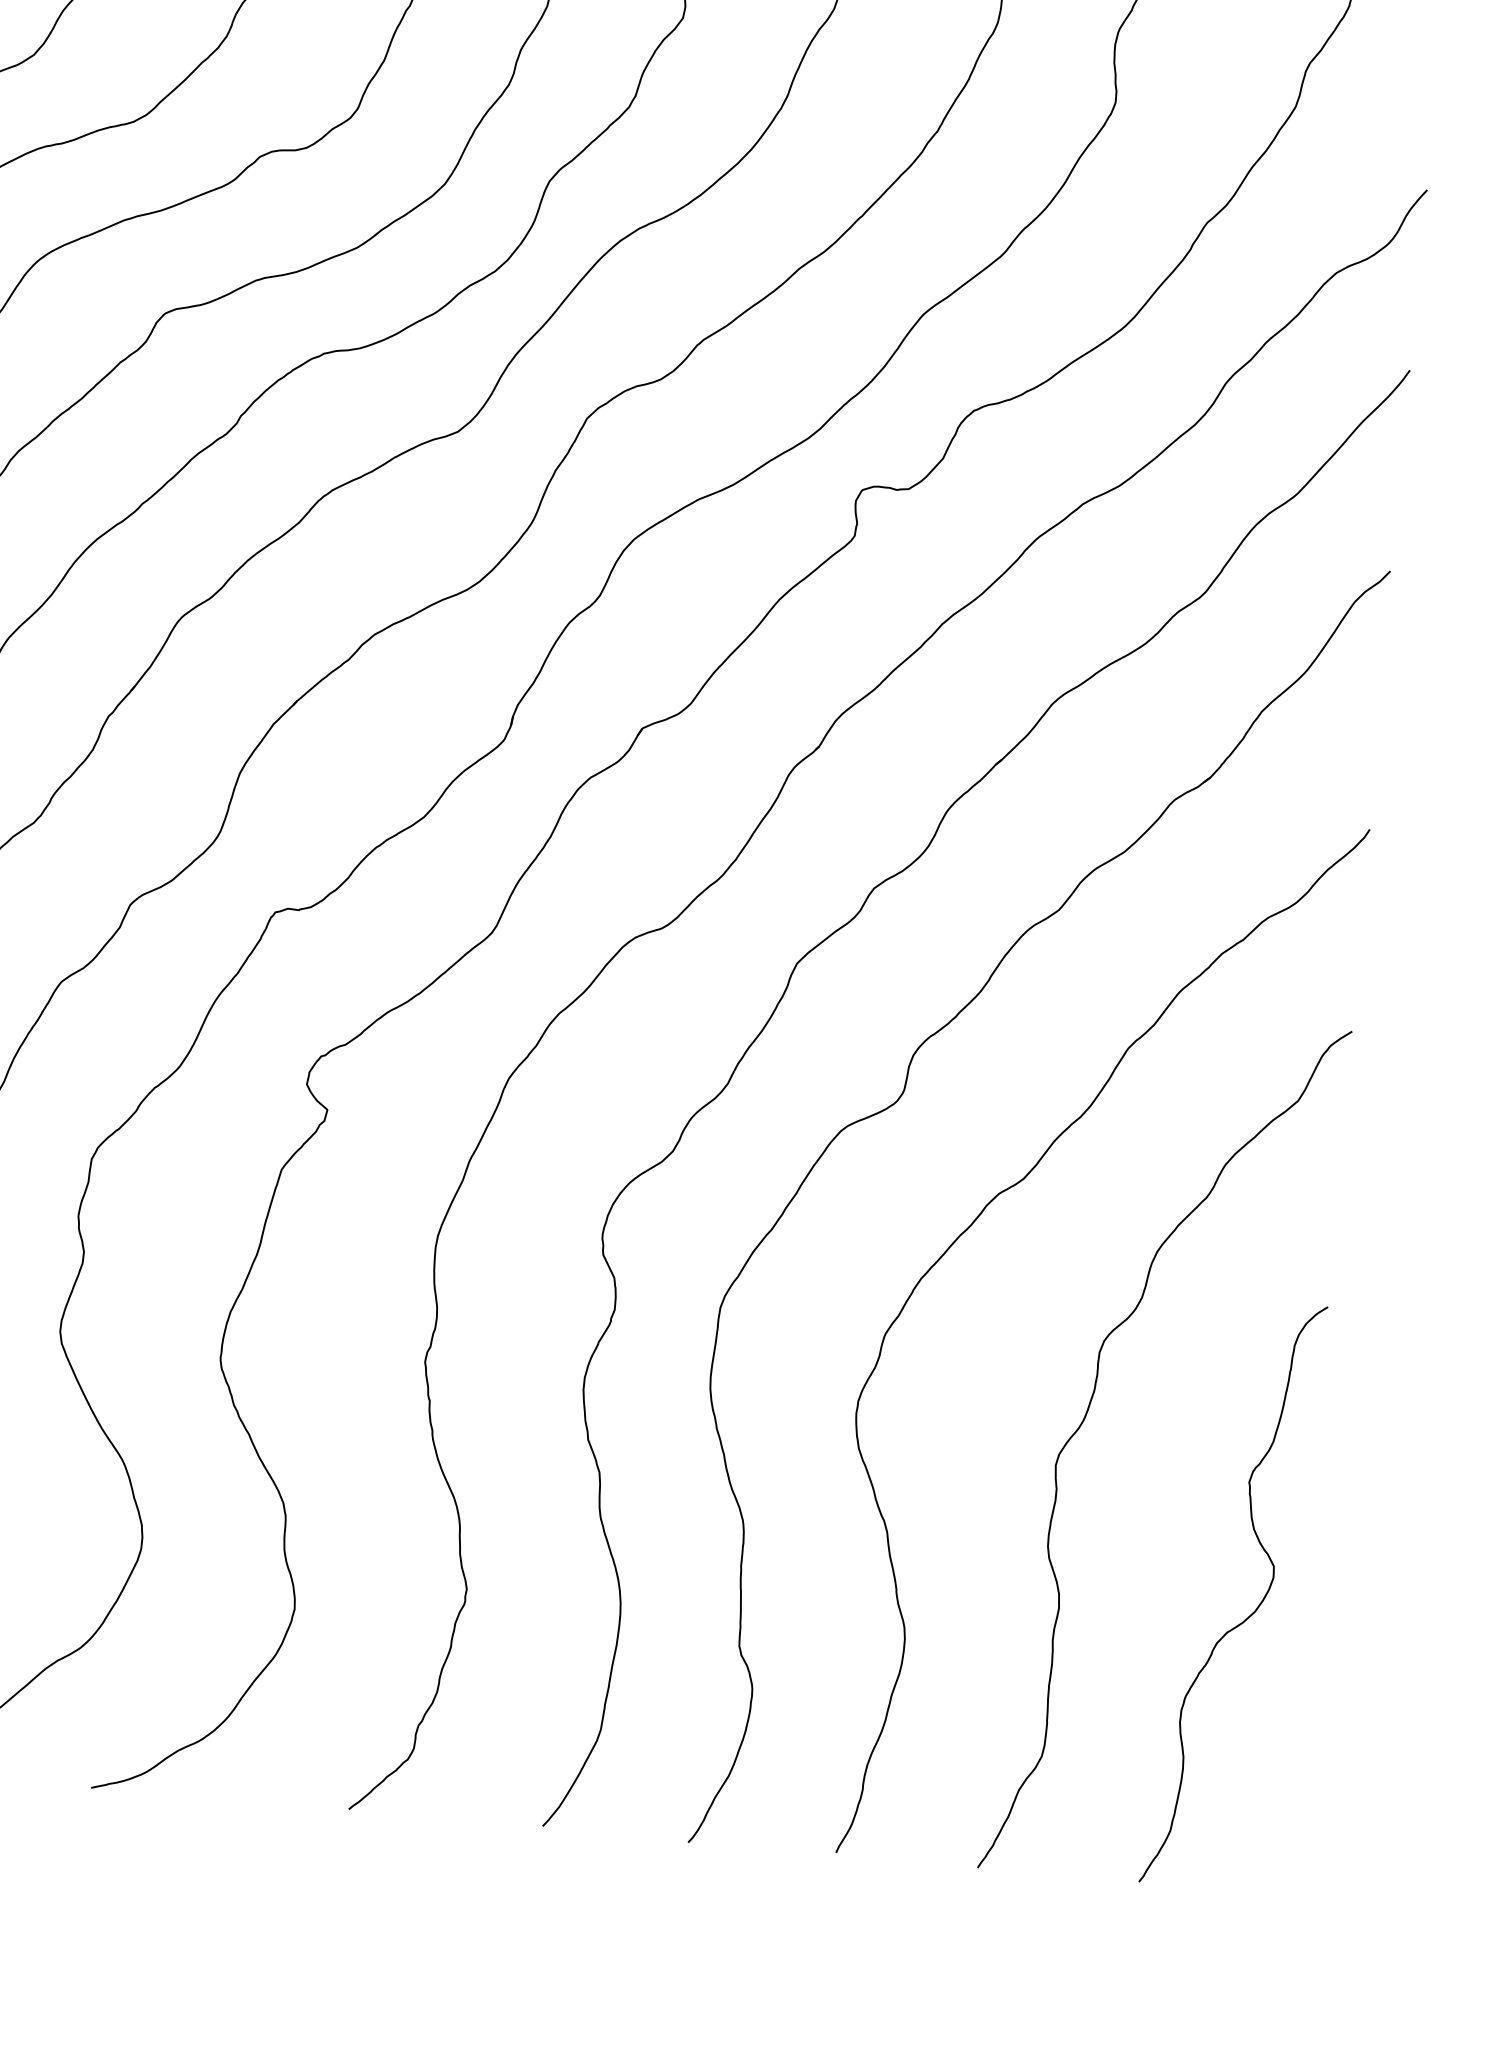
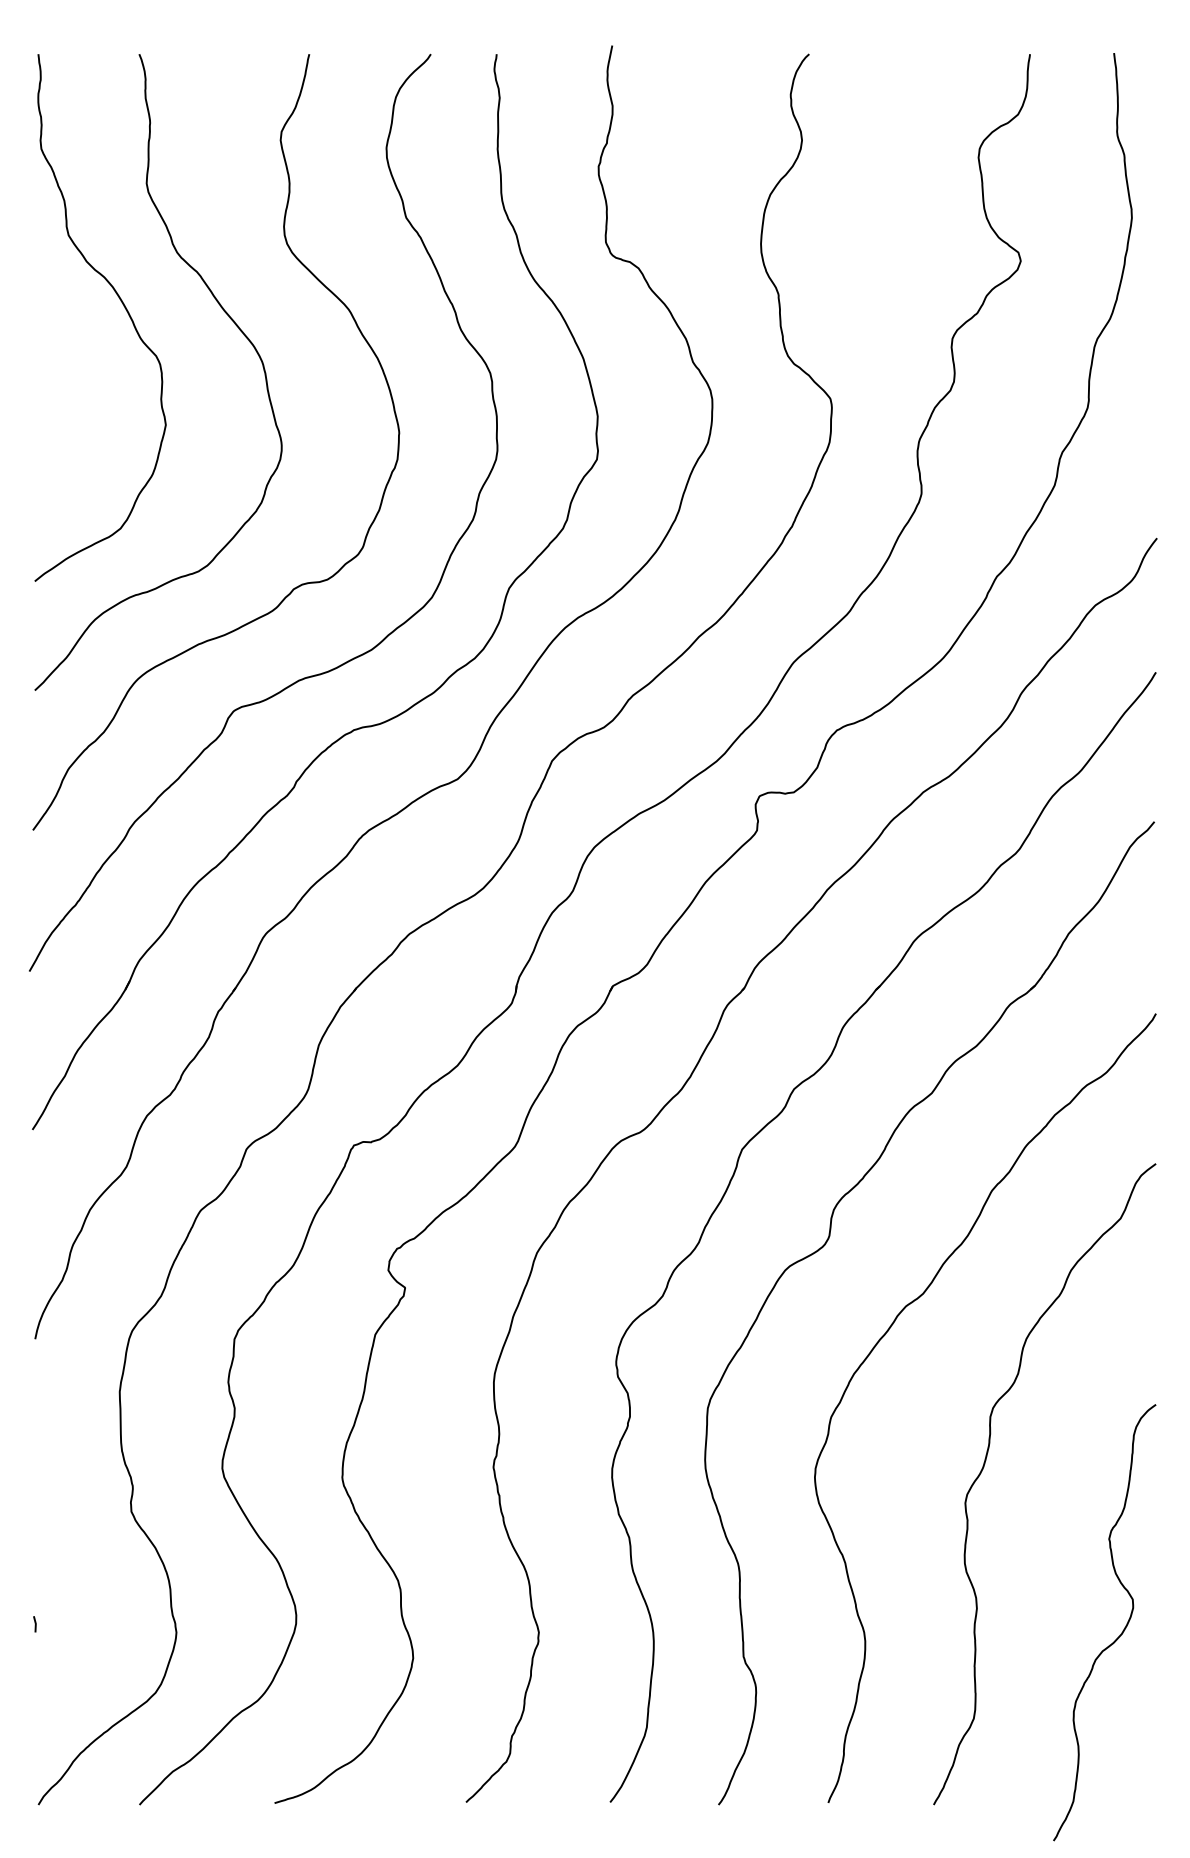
curve: (1256, 1606) -> (1122, 1630), moved

